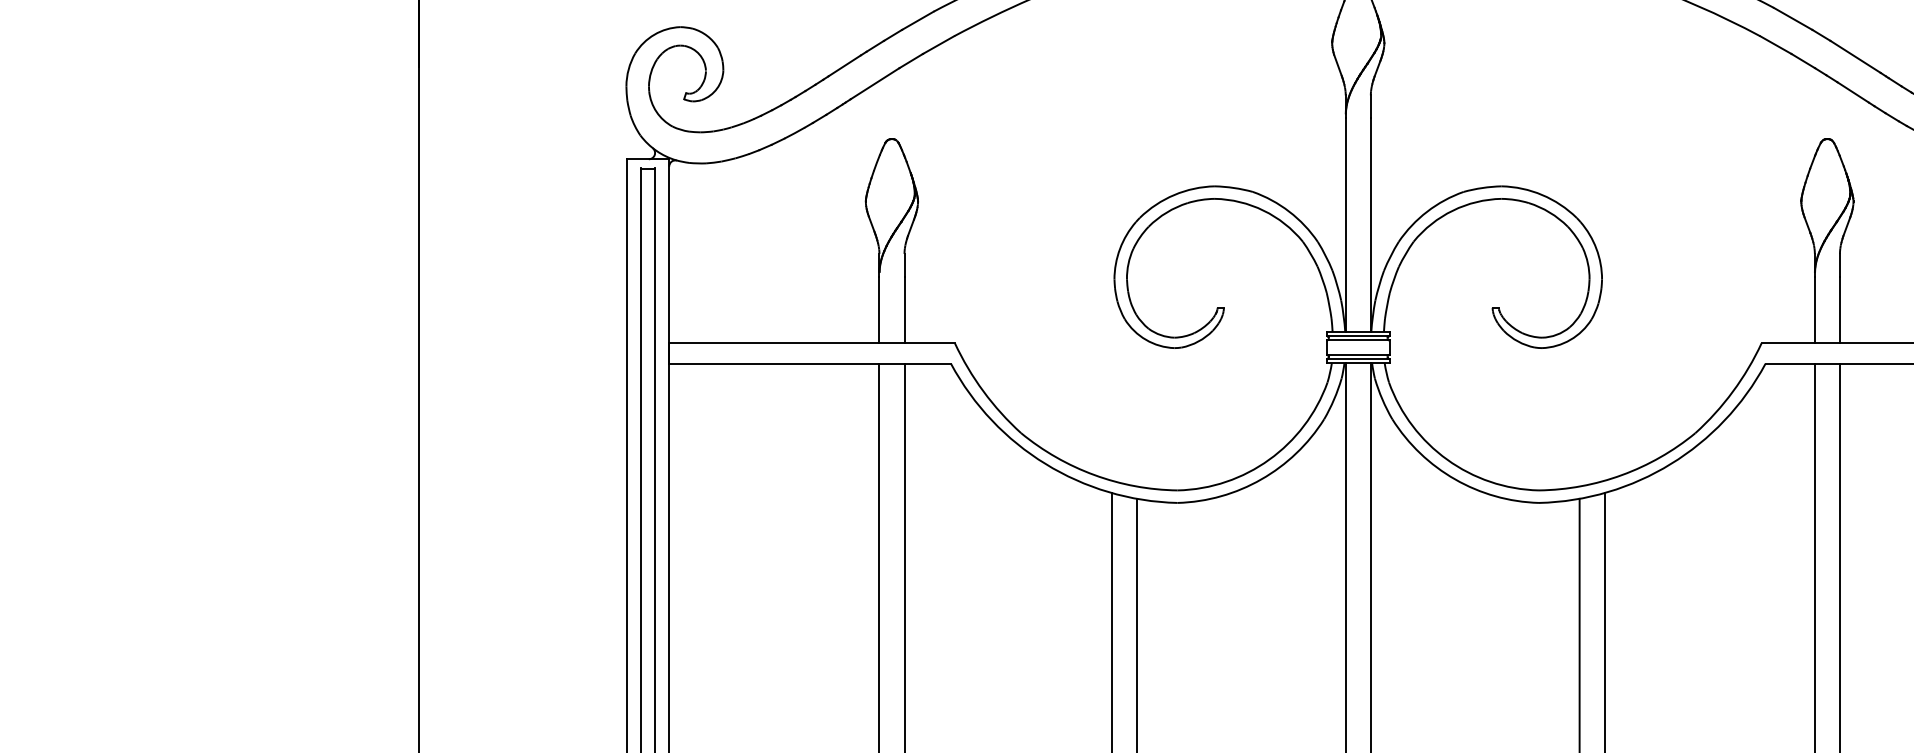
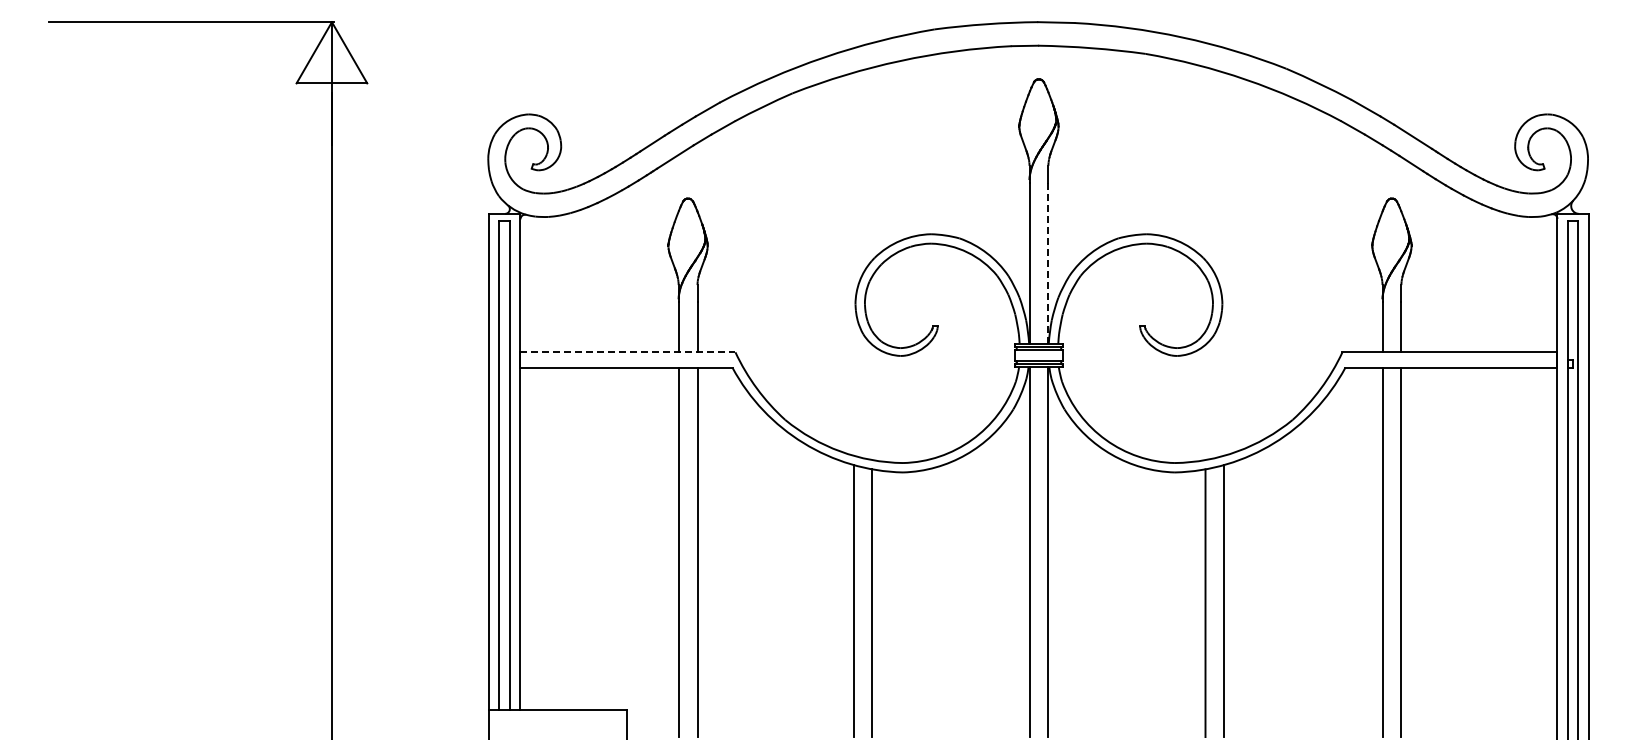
line: (1370, 223) -> (1048, 262), solid -> dashed
line: (811, 343) -> (627, 352), solid -> dashed

